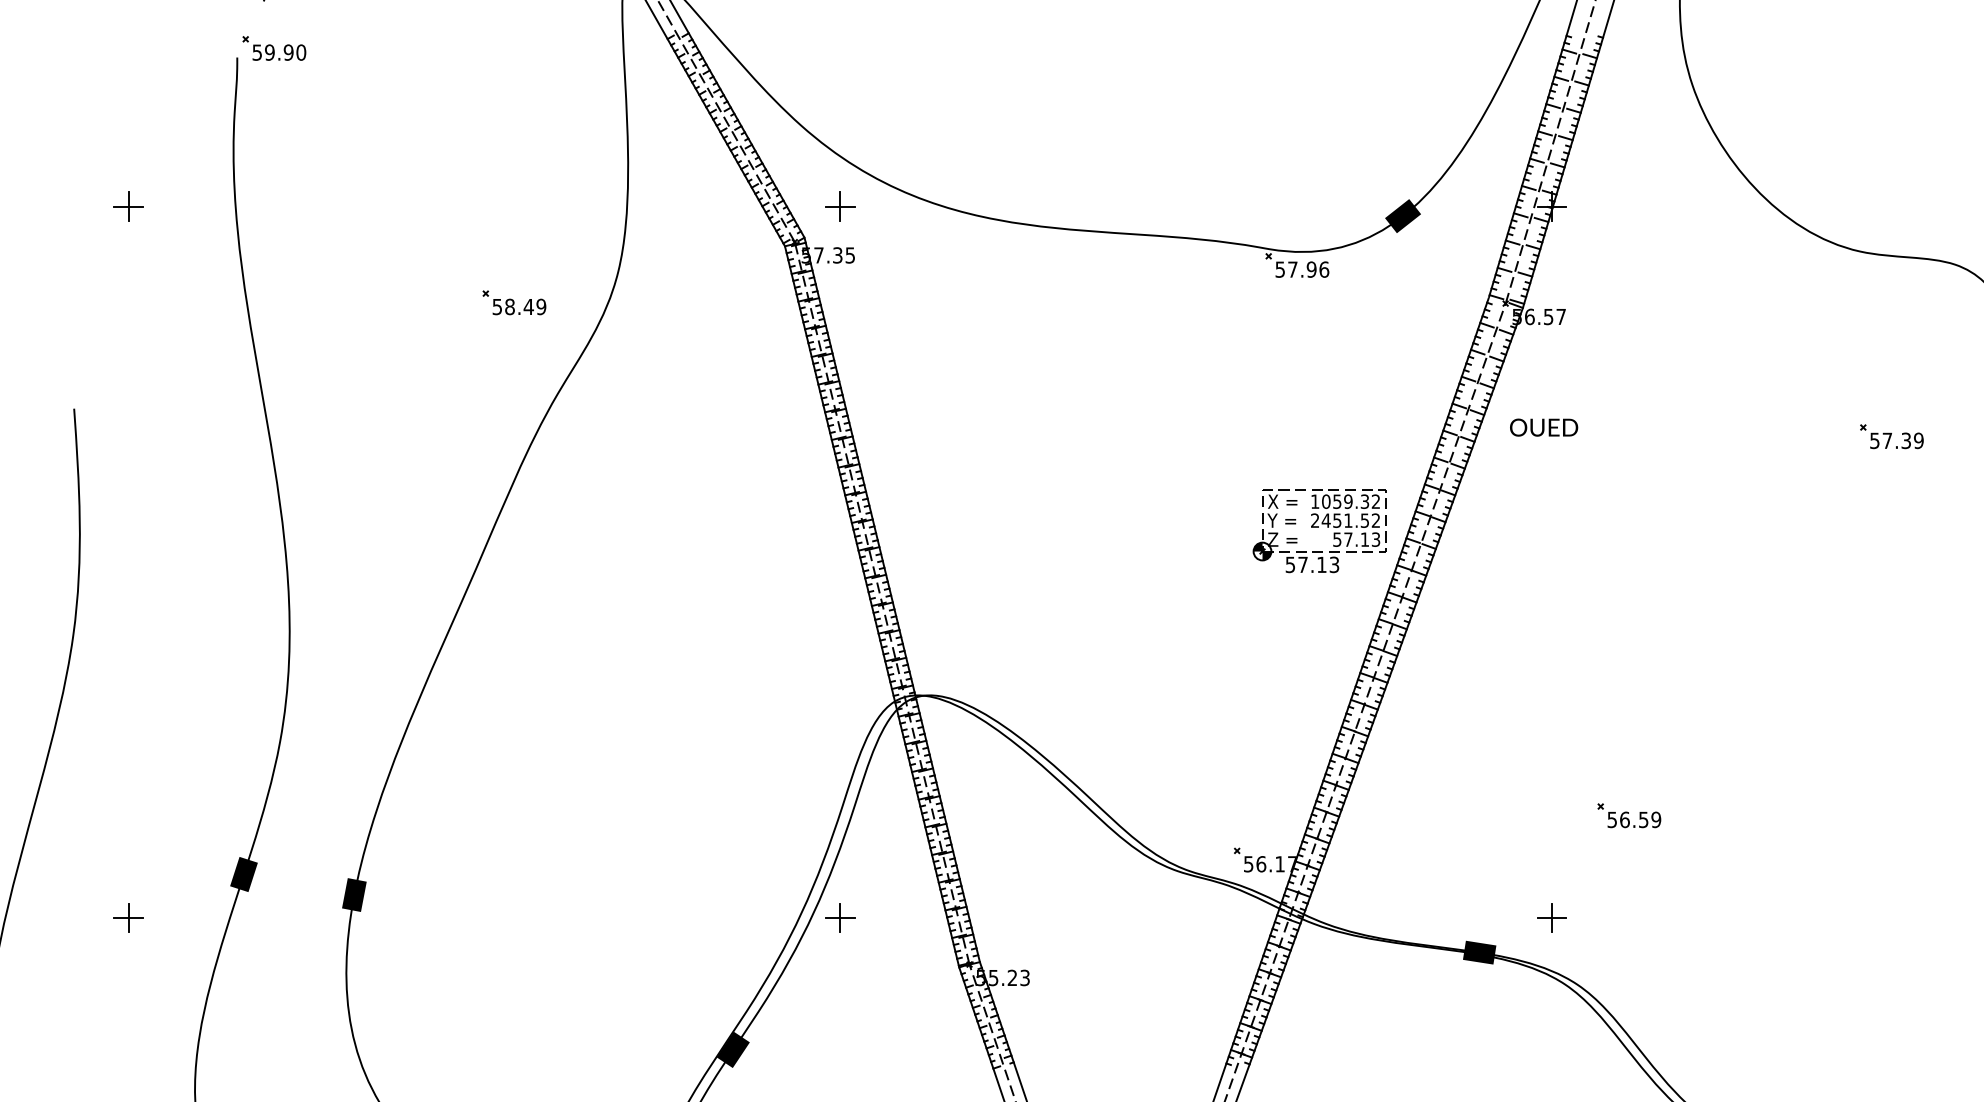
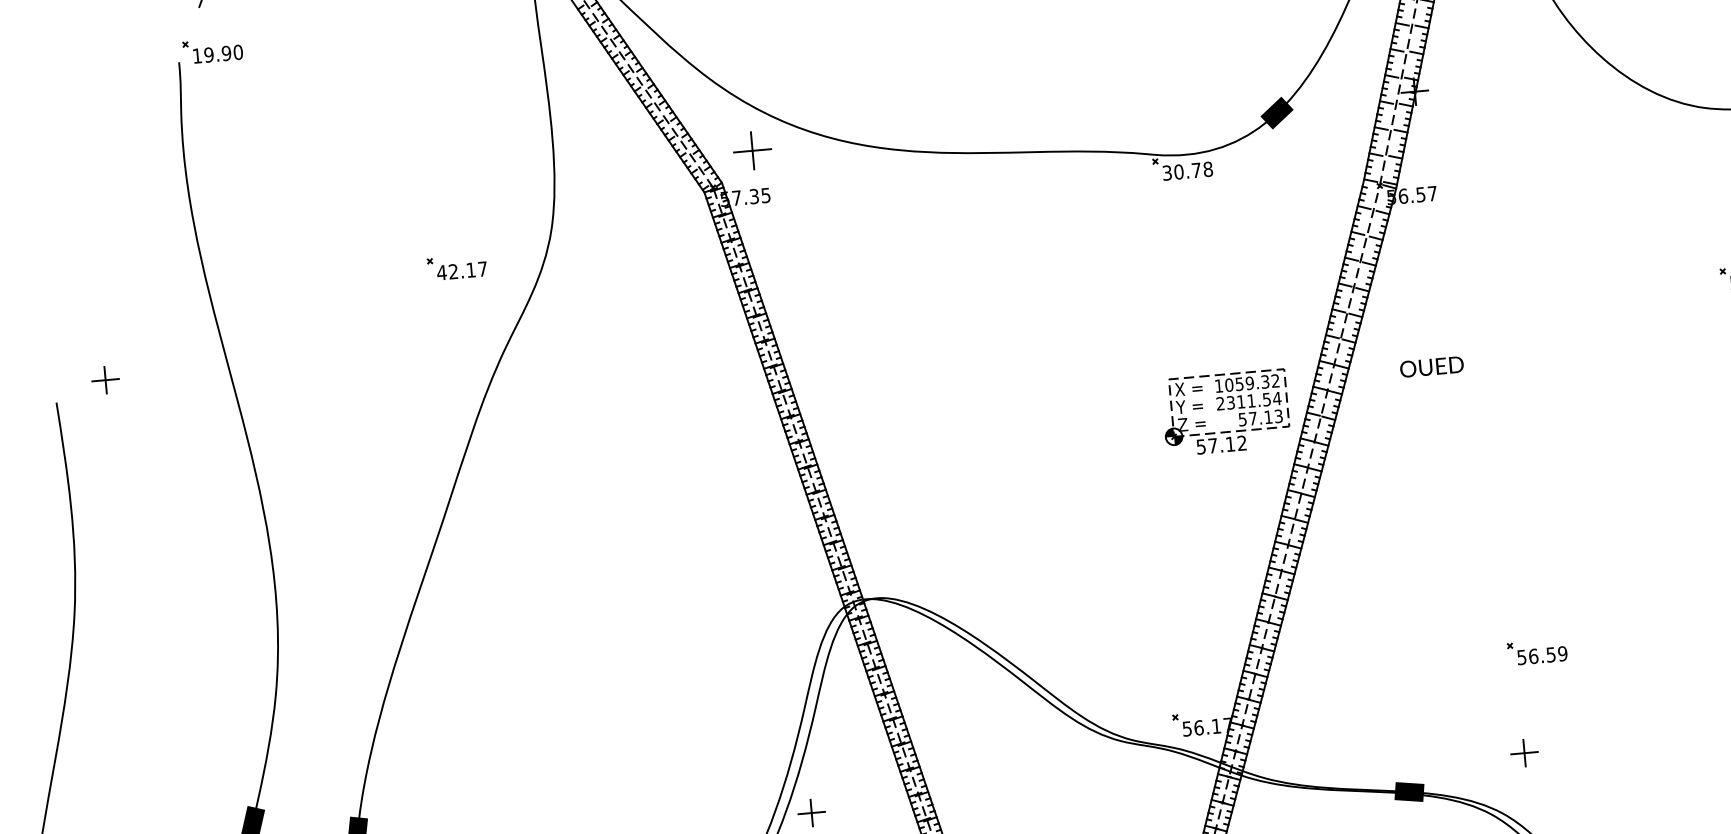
text: (256, 52) -> (196, 56), 59.90 -> 19.90
part: (128, 206) -> (105, 380), moved
part: (840, 206) -> (752, 150), size x1.4
text: (1302, 269) -> (1187, 171), 57.96 -> 30.78
text: (519, 306) -> (462, 270), 58.49 -> 42.17
text: (1544, 427) -> (1432, 366), moved
text: (1350, 520) -> (1253, 400), 2451.52 -> 2311.54
text: (1334, 565) -> (1242, 443), 57.13 -> 57.12
part: (1551, 917) -> (1523, 752), moved

